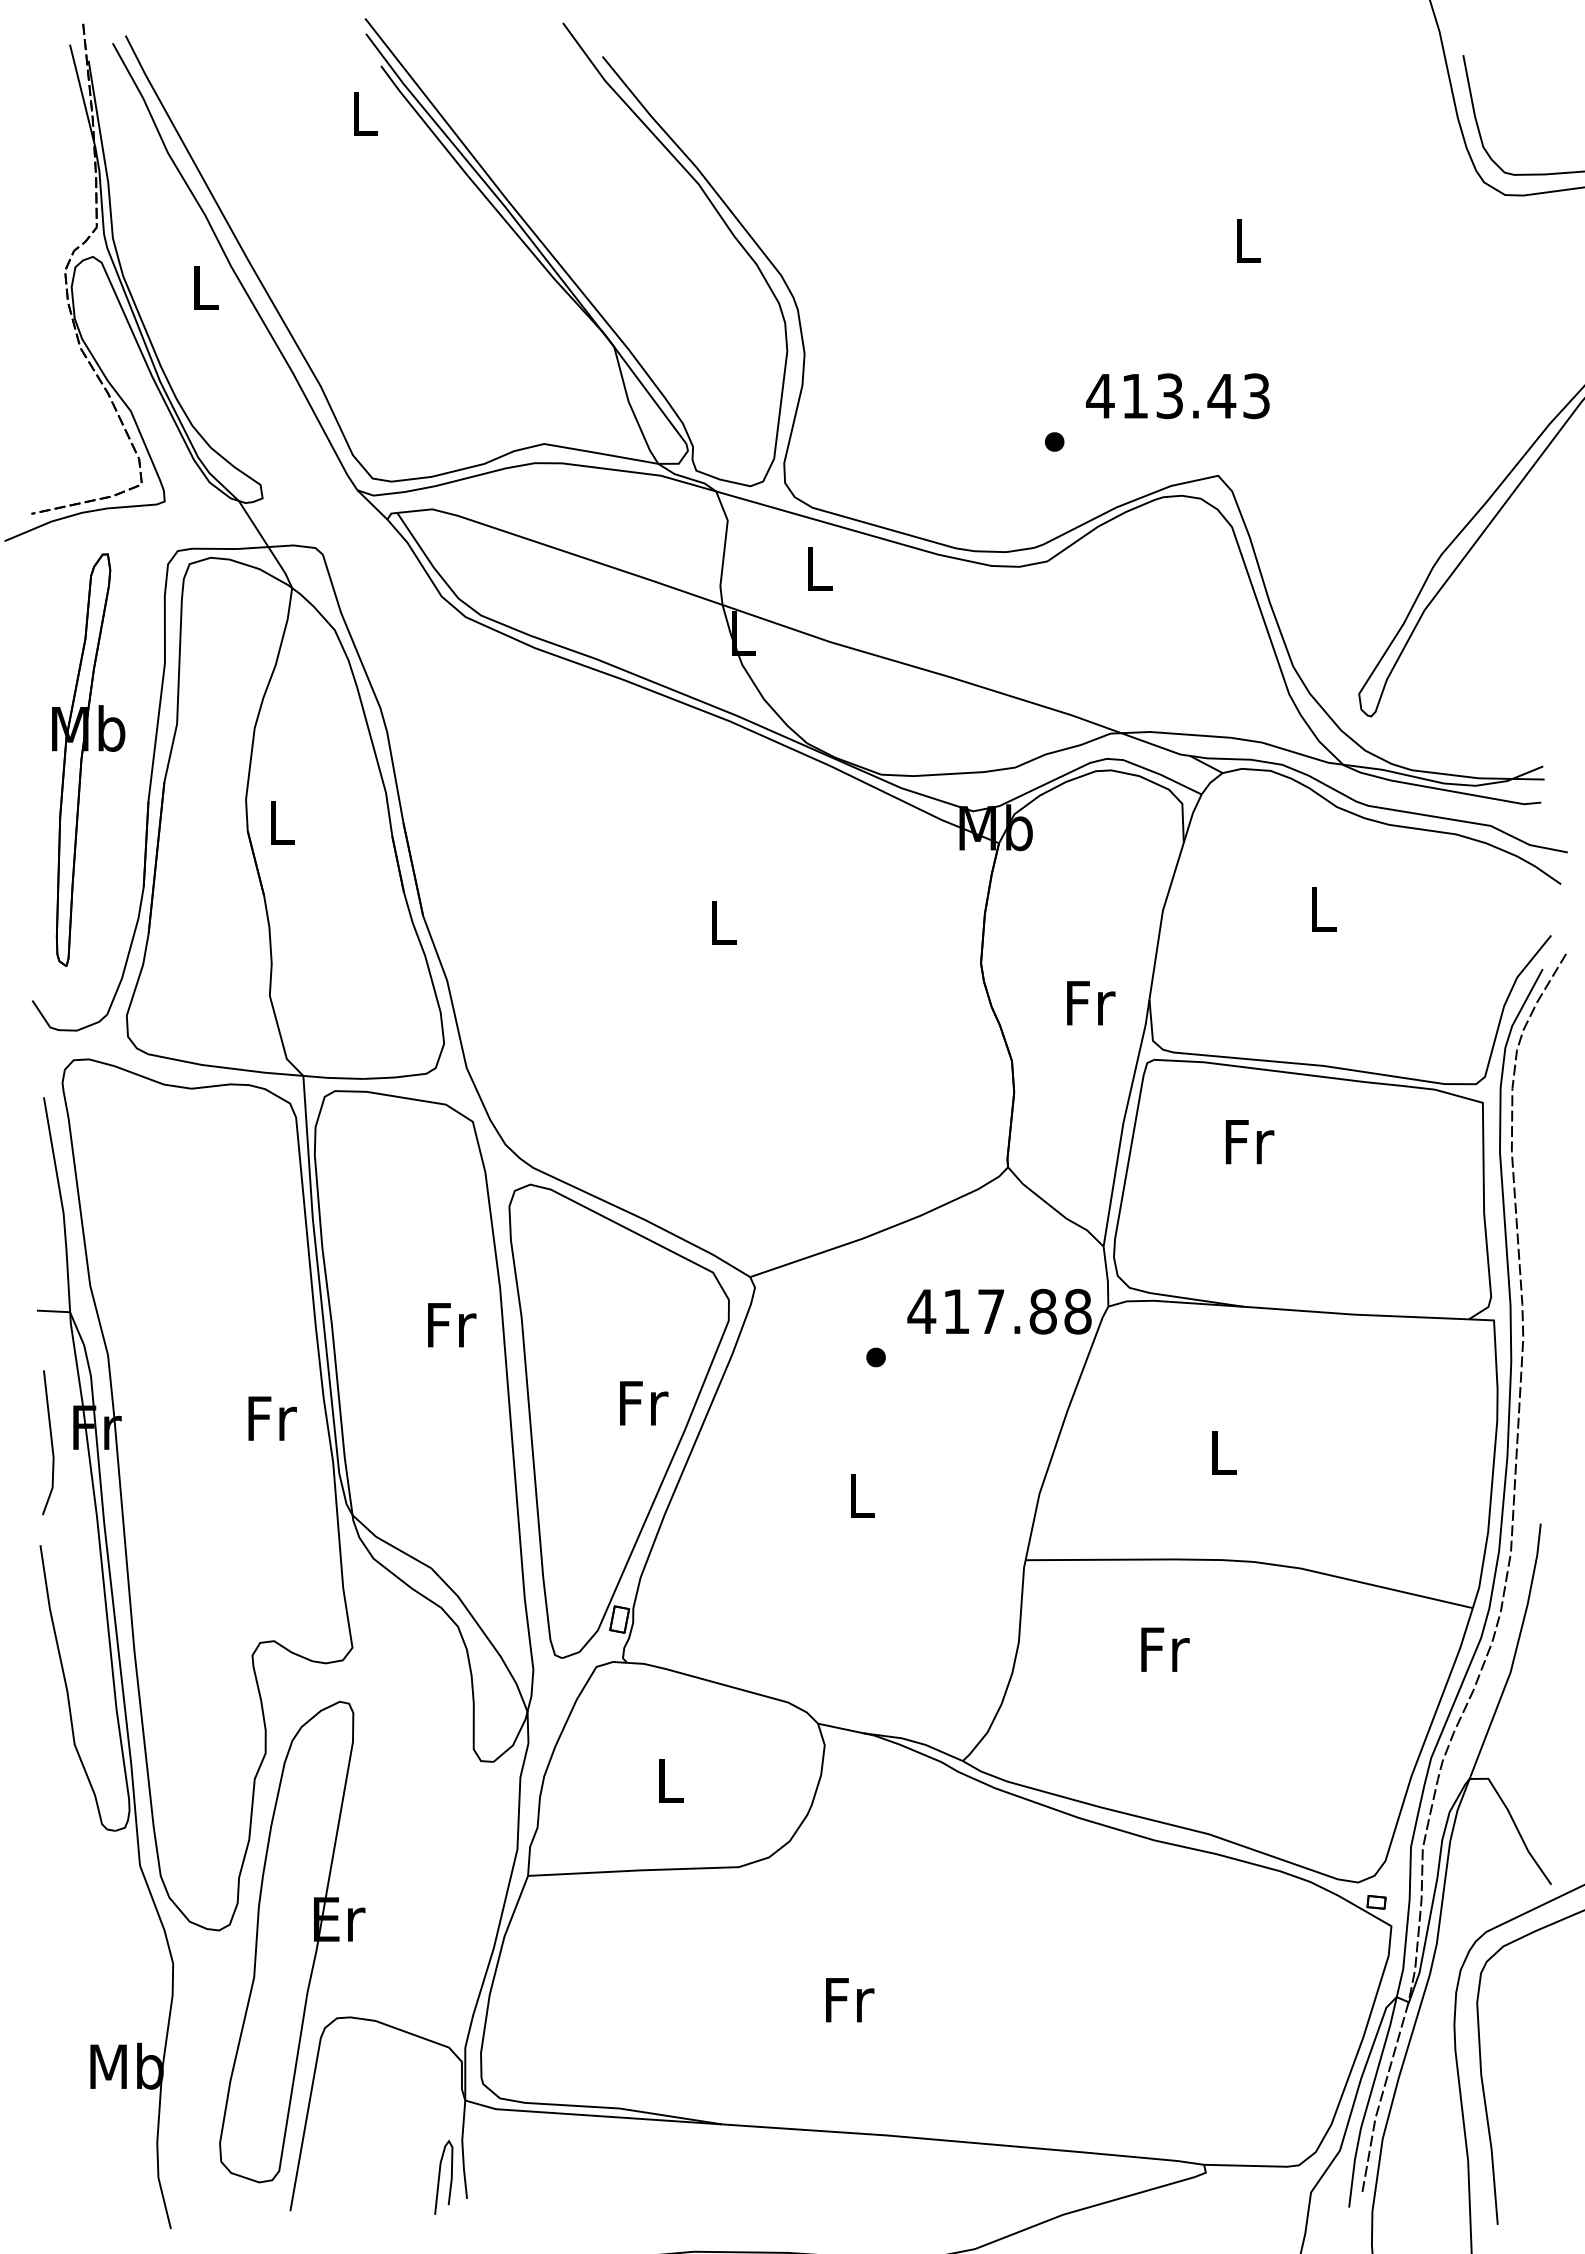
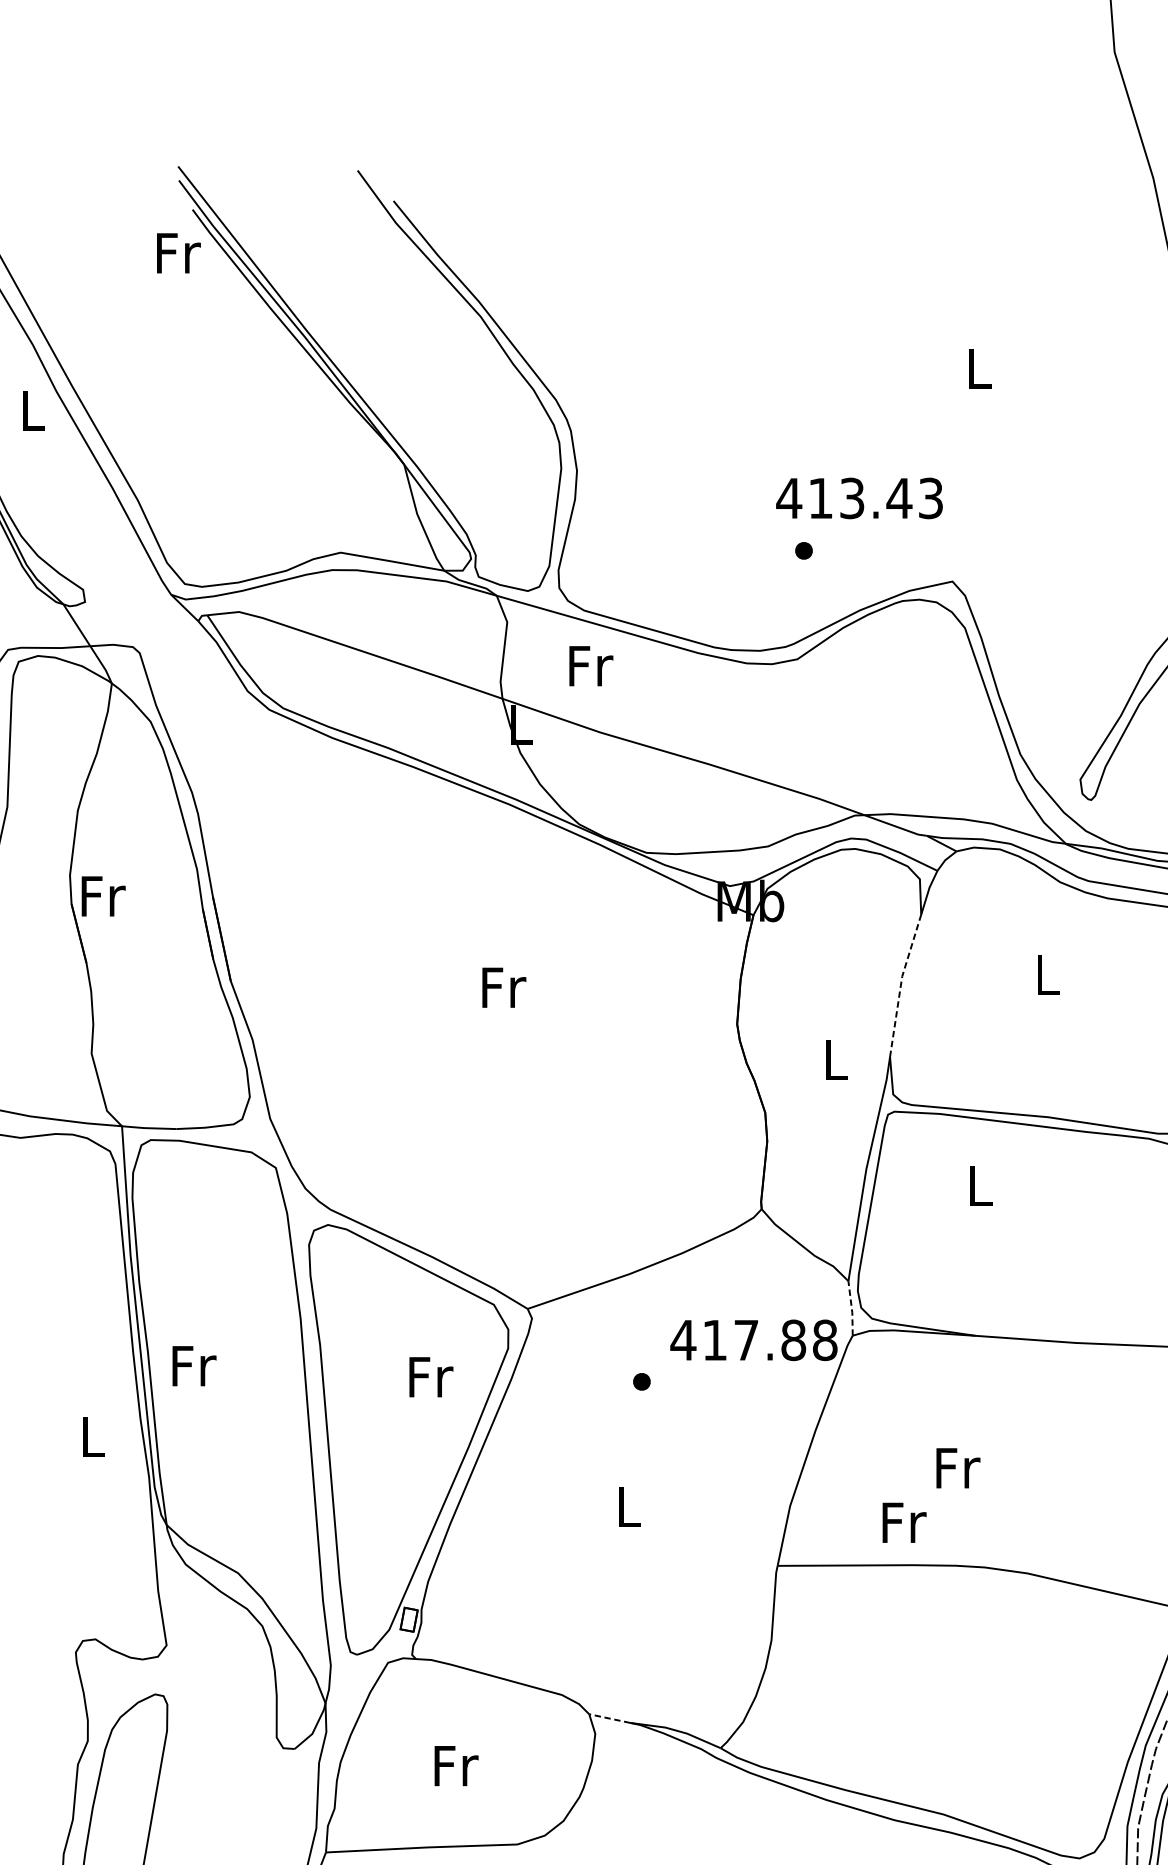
text: (365, 114) -> (178, 253), L -> Fr
text: (1177, 396) -> (859, 498), moved
text: (820, 569) -> (591, 666), L -> Fr
text: (283, 822) -> (104, 896), L -> Fr
line: (1161, 918) -> (900, 983), solid -> dashed
text: (724, 923) -> (504, 987), L -> Fr
text: (1091, 1003) -> (837, 1060), Fr -> L
text: (1249, 1142) -> (980, 1186), Fr -> L
line: (1107, 1276) -> (851, 1308), solid -> dashed
text: (452, 1325) -> (194, 1366), moved
text: (644, 1403) -> (431, 1377), moved
text: (272, 1418) -> (94, 1437), Fr -> L
text: (1224, 1452) -> (958, 1468), L -> Fr
text: (1165, 1649) -> (904, 1522), moved
line: (840, 1728) -> (609, 1718), solid -> dashed
text: (671, 1780) -> (456, 1765), L -> Fr

